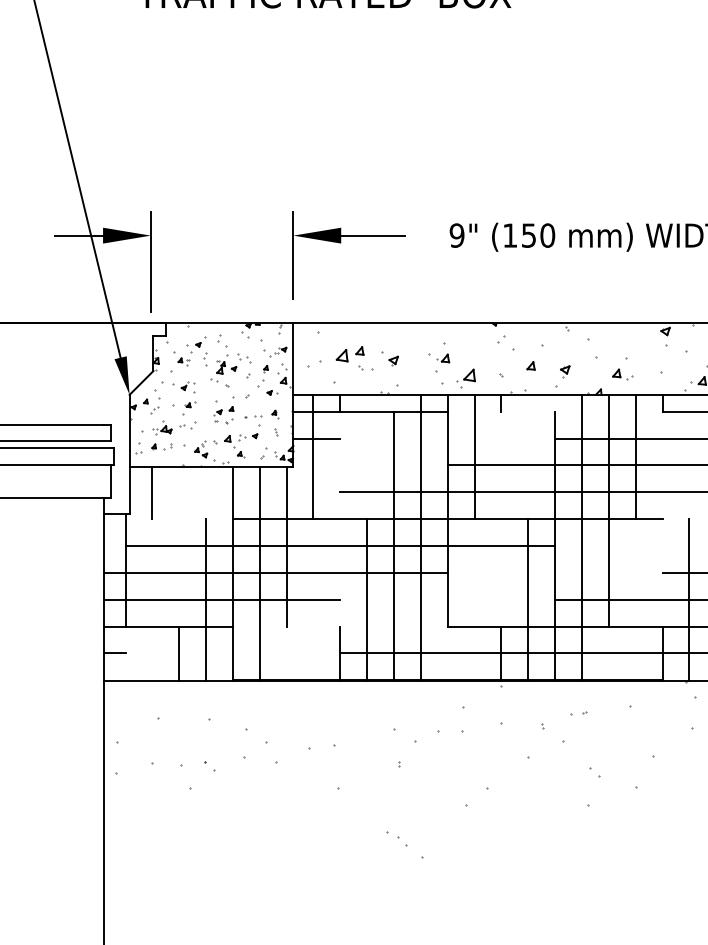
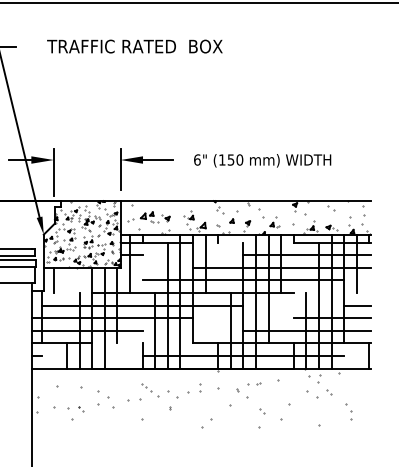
text: (457, 234) -> (197, 159), 9" -> 6"
part: (578, 712) -> (254, 383), size x1.67
part: (463, 720) -> (200, 387), size x0.62
part: (406, 844) -> (150, 390), moved

